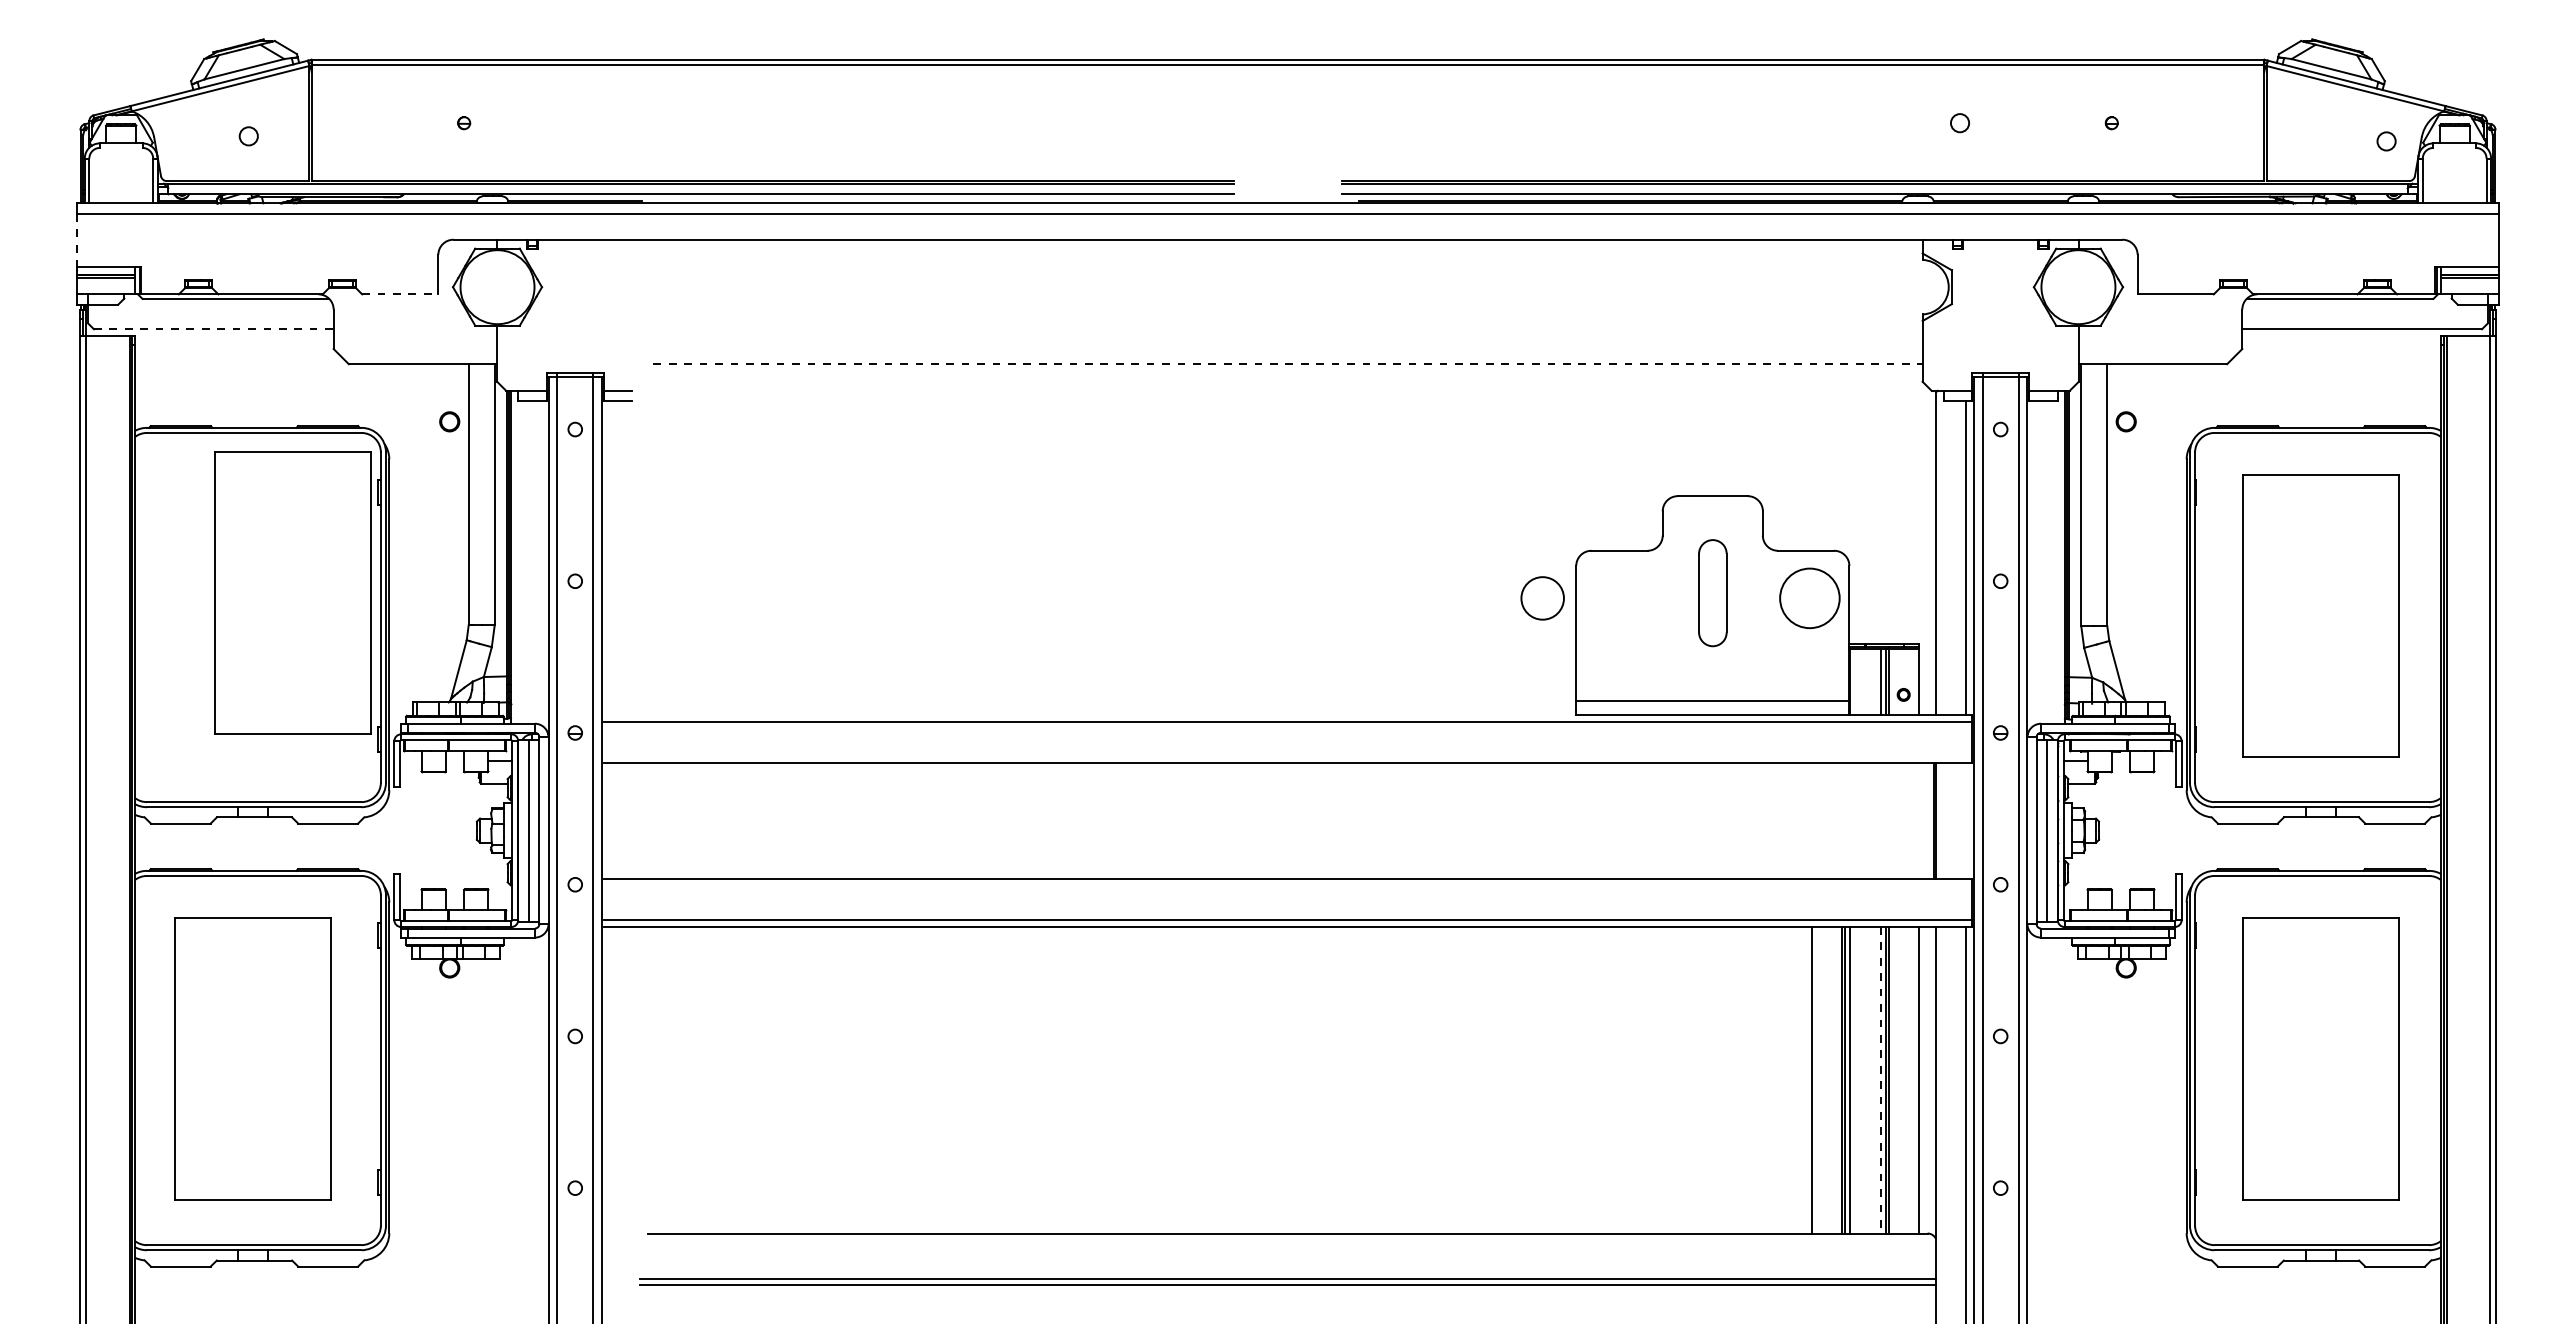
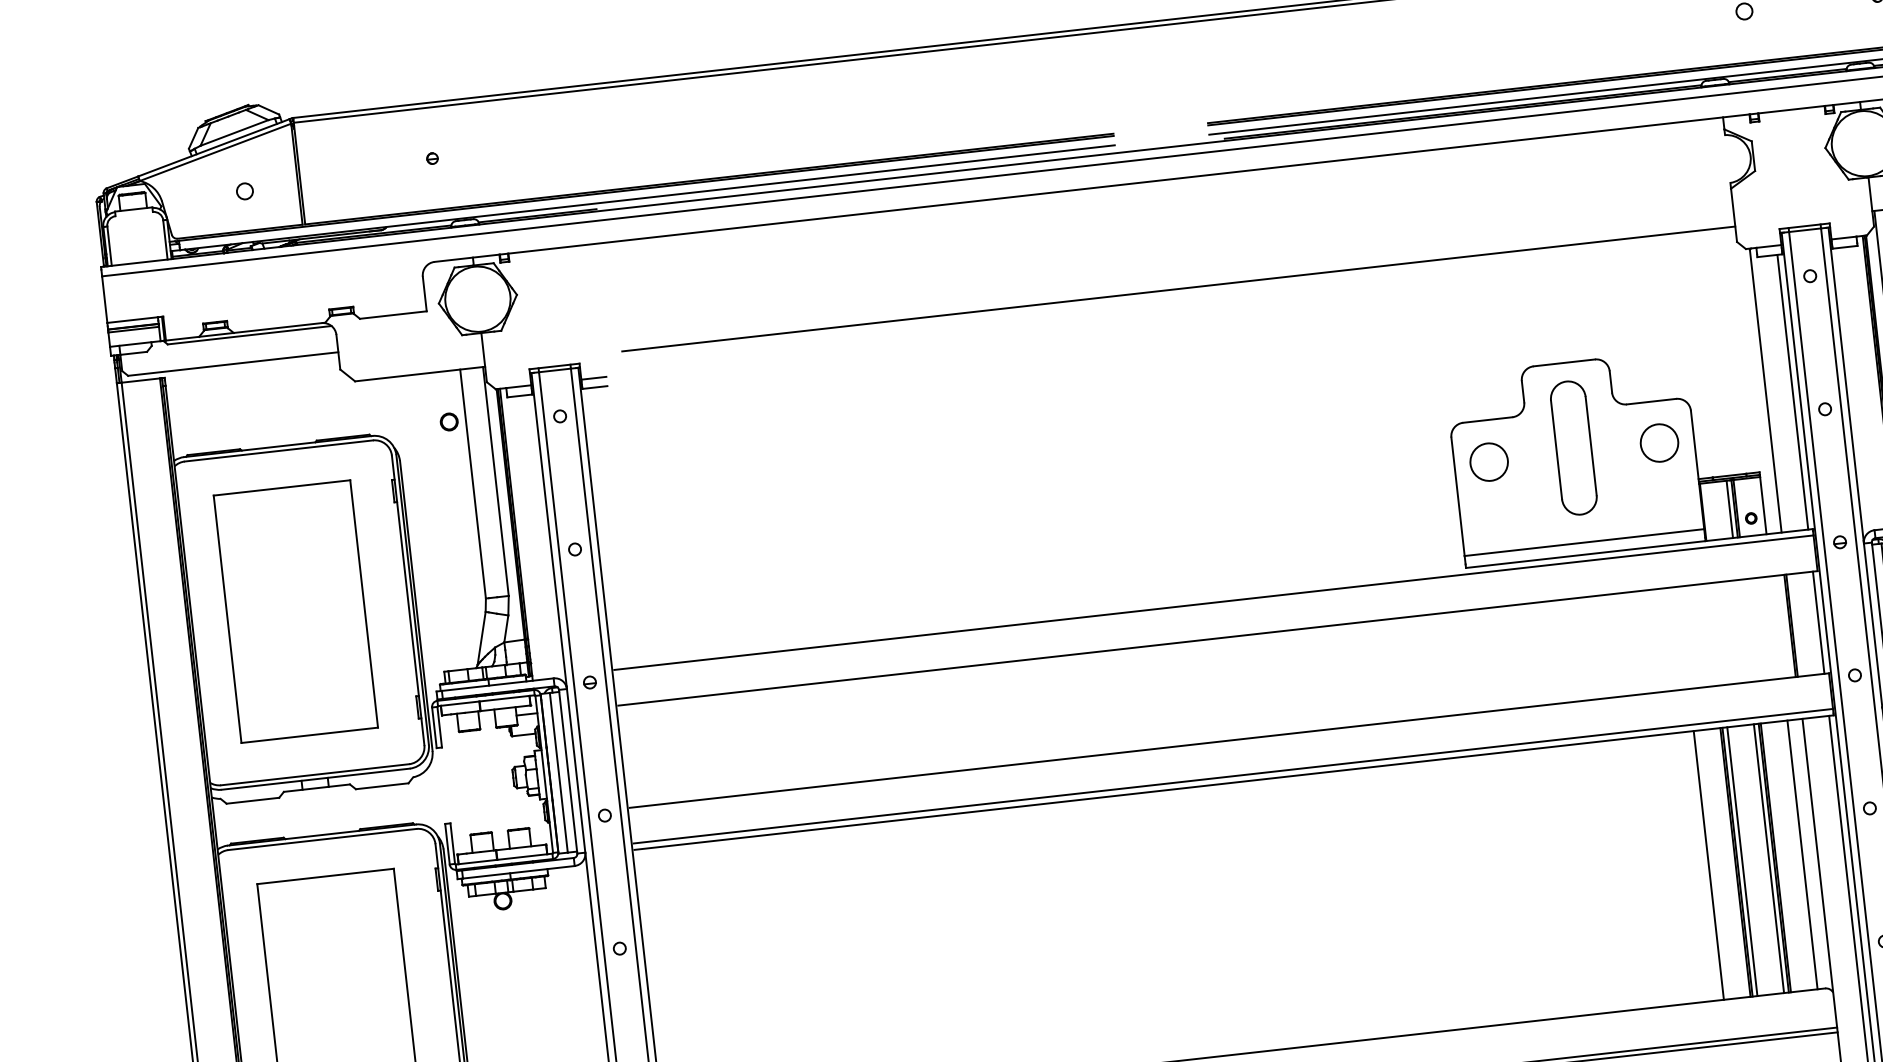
line: (77, 240) -> (104, 299), dashed -> solid
line: (400, 294) -> (393, 315), dashed -> solid
line: (213, 329) -> (233, 364), dashed -> solid
line: (1287, 364) -> (1178, 289), dashed -> solid
part: (292, 592) -> (295, 611), moved
part: (1712, 592) -> (1573, 447), size x1.43
circle: (1542, 598) -> (1489, 462), moved
circle: (1809, 598) -> (1659, 443), size x0.71
line: (1966, 820) -> (1818, 622), added
line: (1880, 1080) -> (1768, 858), dashed -> solid

